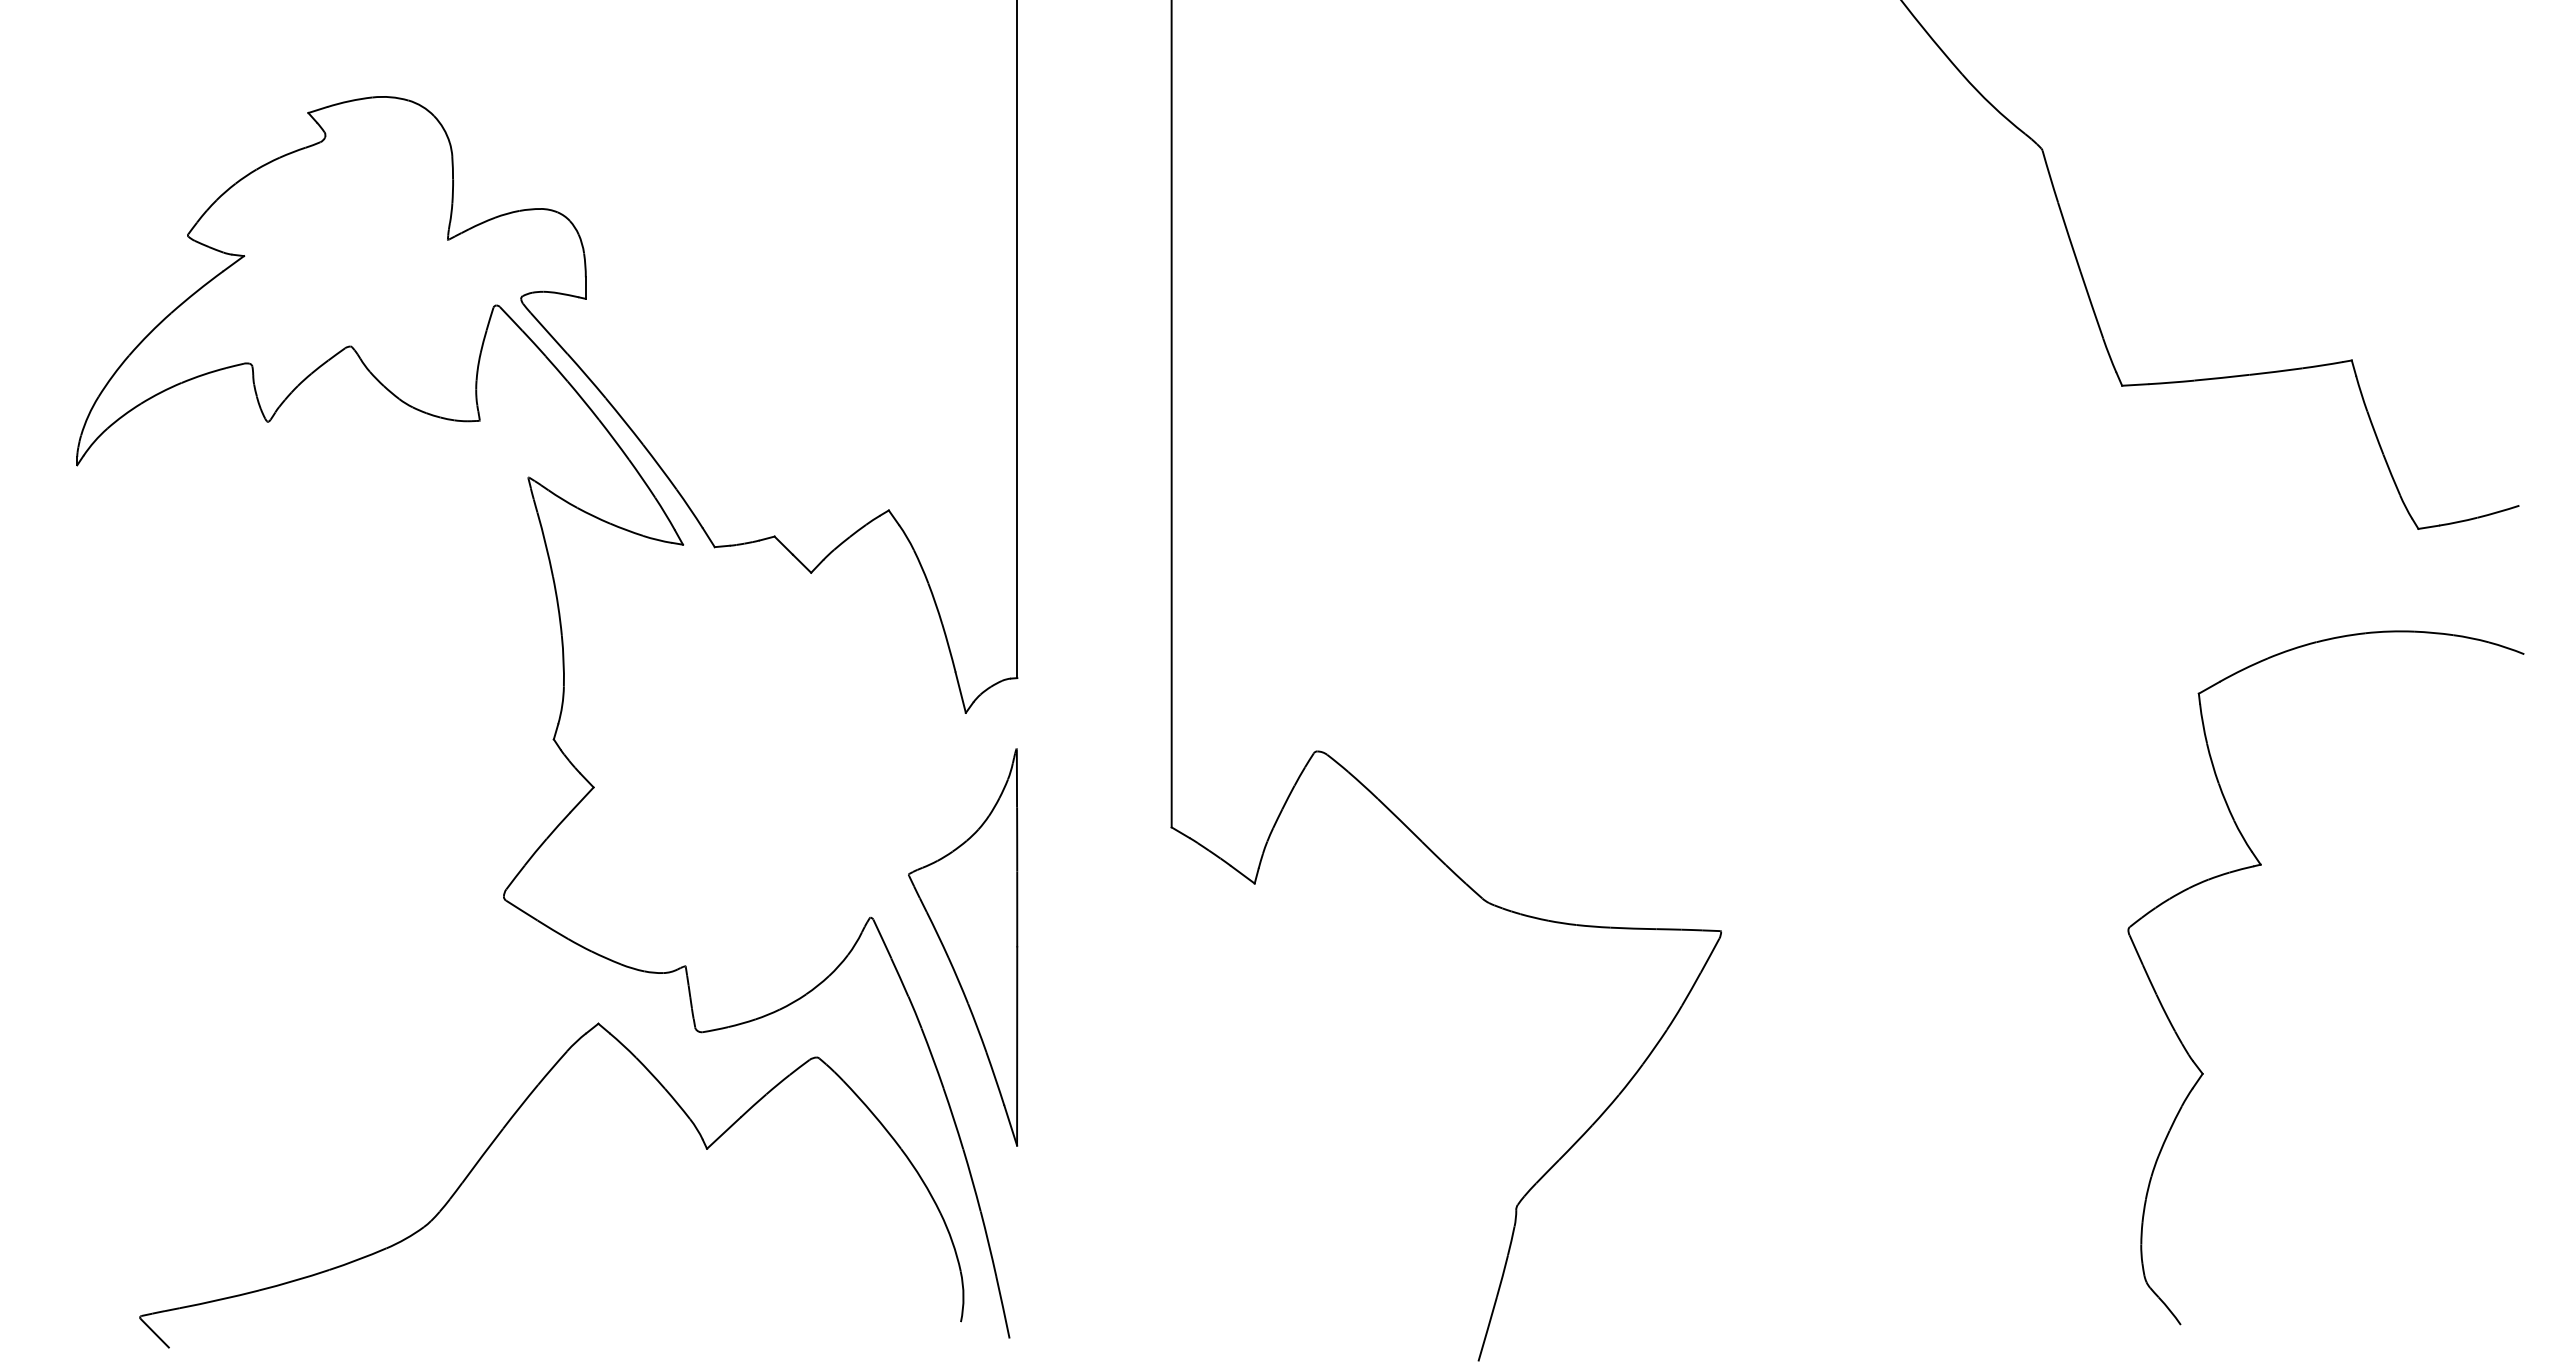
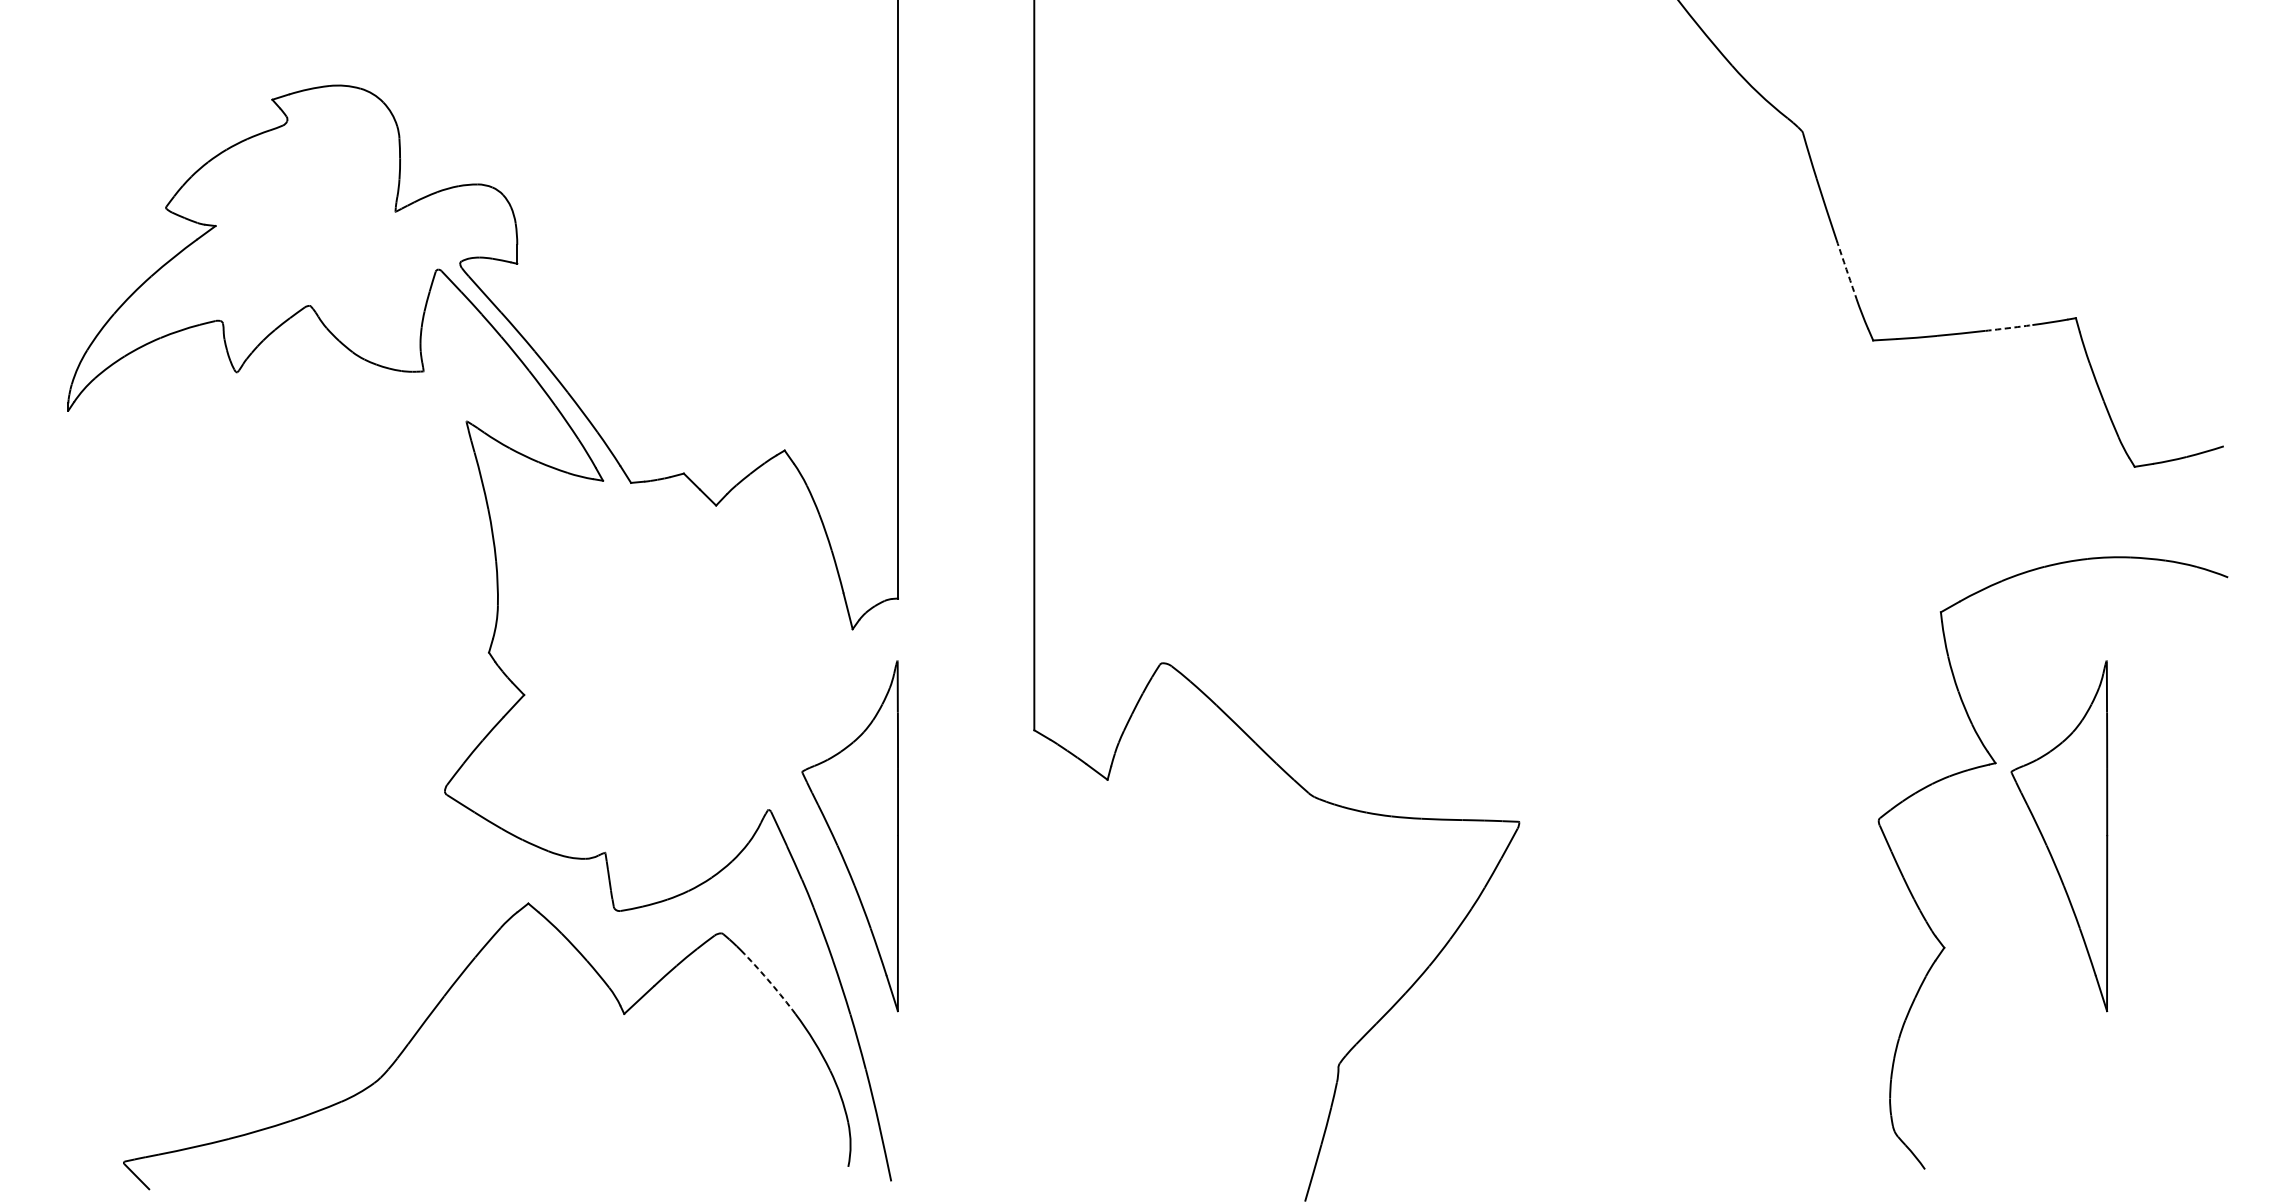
arc: (2091, 305) -> (1846, 269), solid -> dashed
arc: (2275, 371) -> (2008, 327), solid -> dashed
part: (2333, 947) -> (2059, 836), added
arc: (873, 1114) -> (771, 983), solid -> dashed

